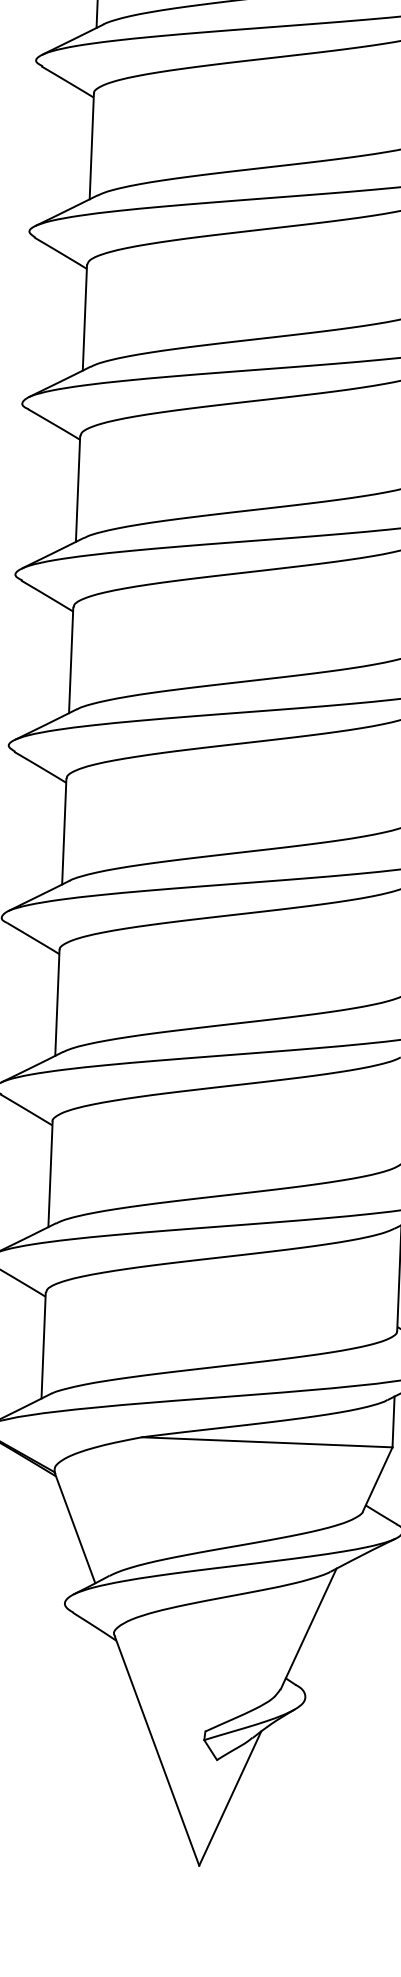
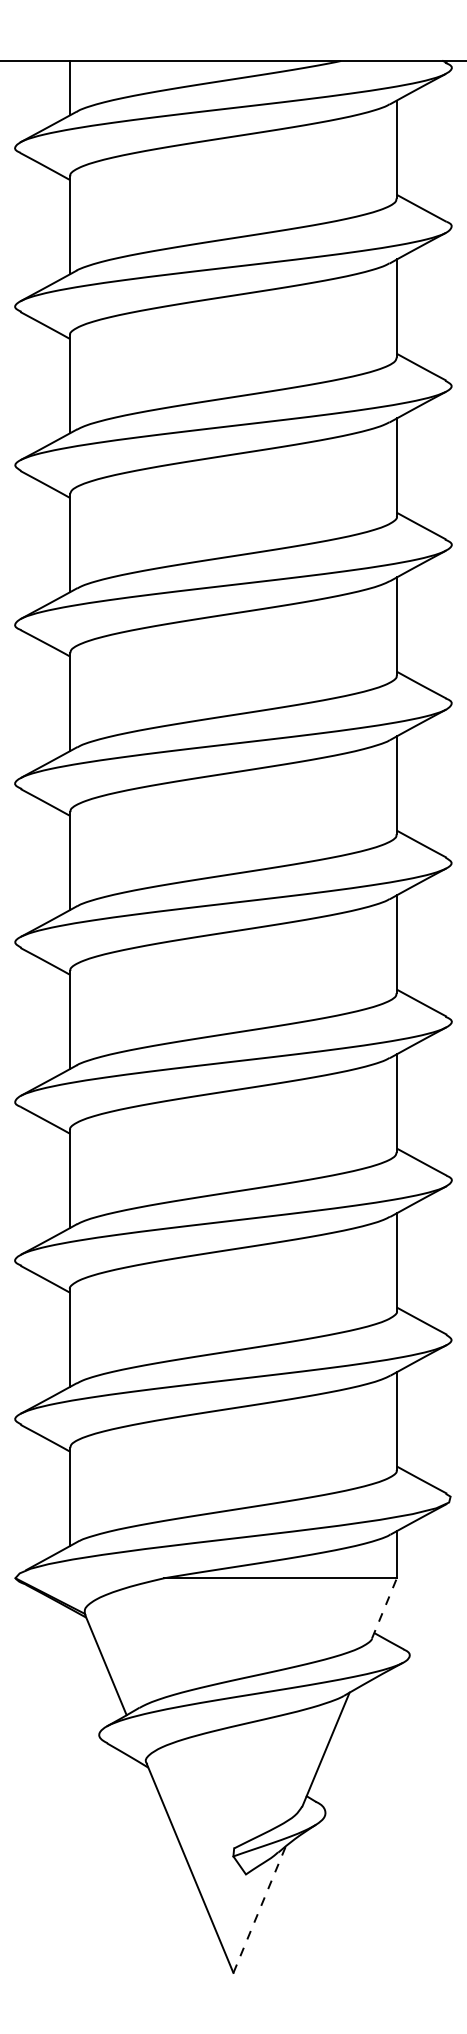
line: (377, 1479) -> (384, 1608), solid -> dashed
line: (230, 1798) -> (259, 1909), solid -> dashed

